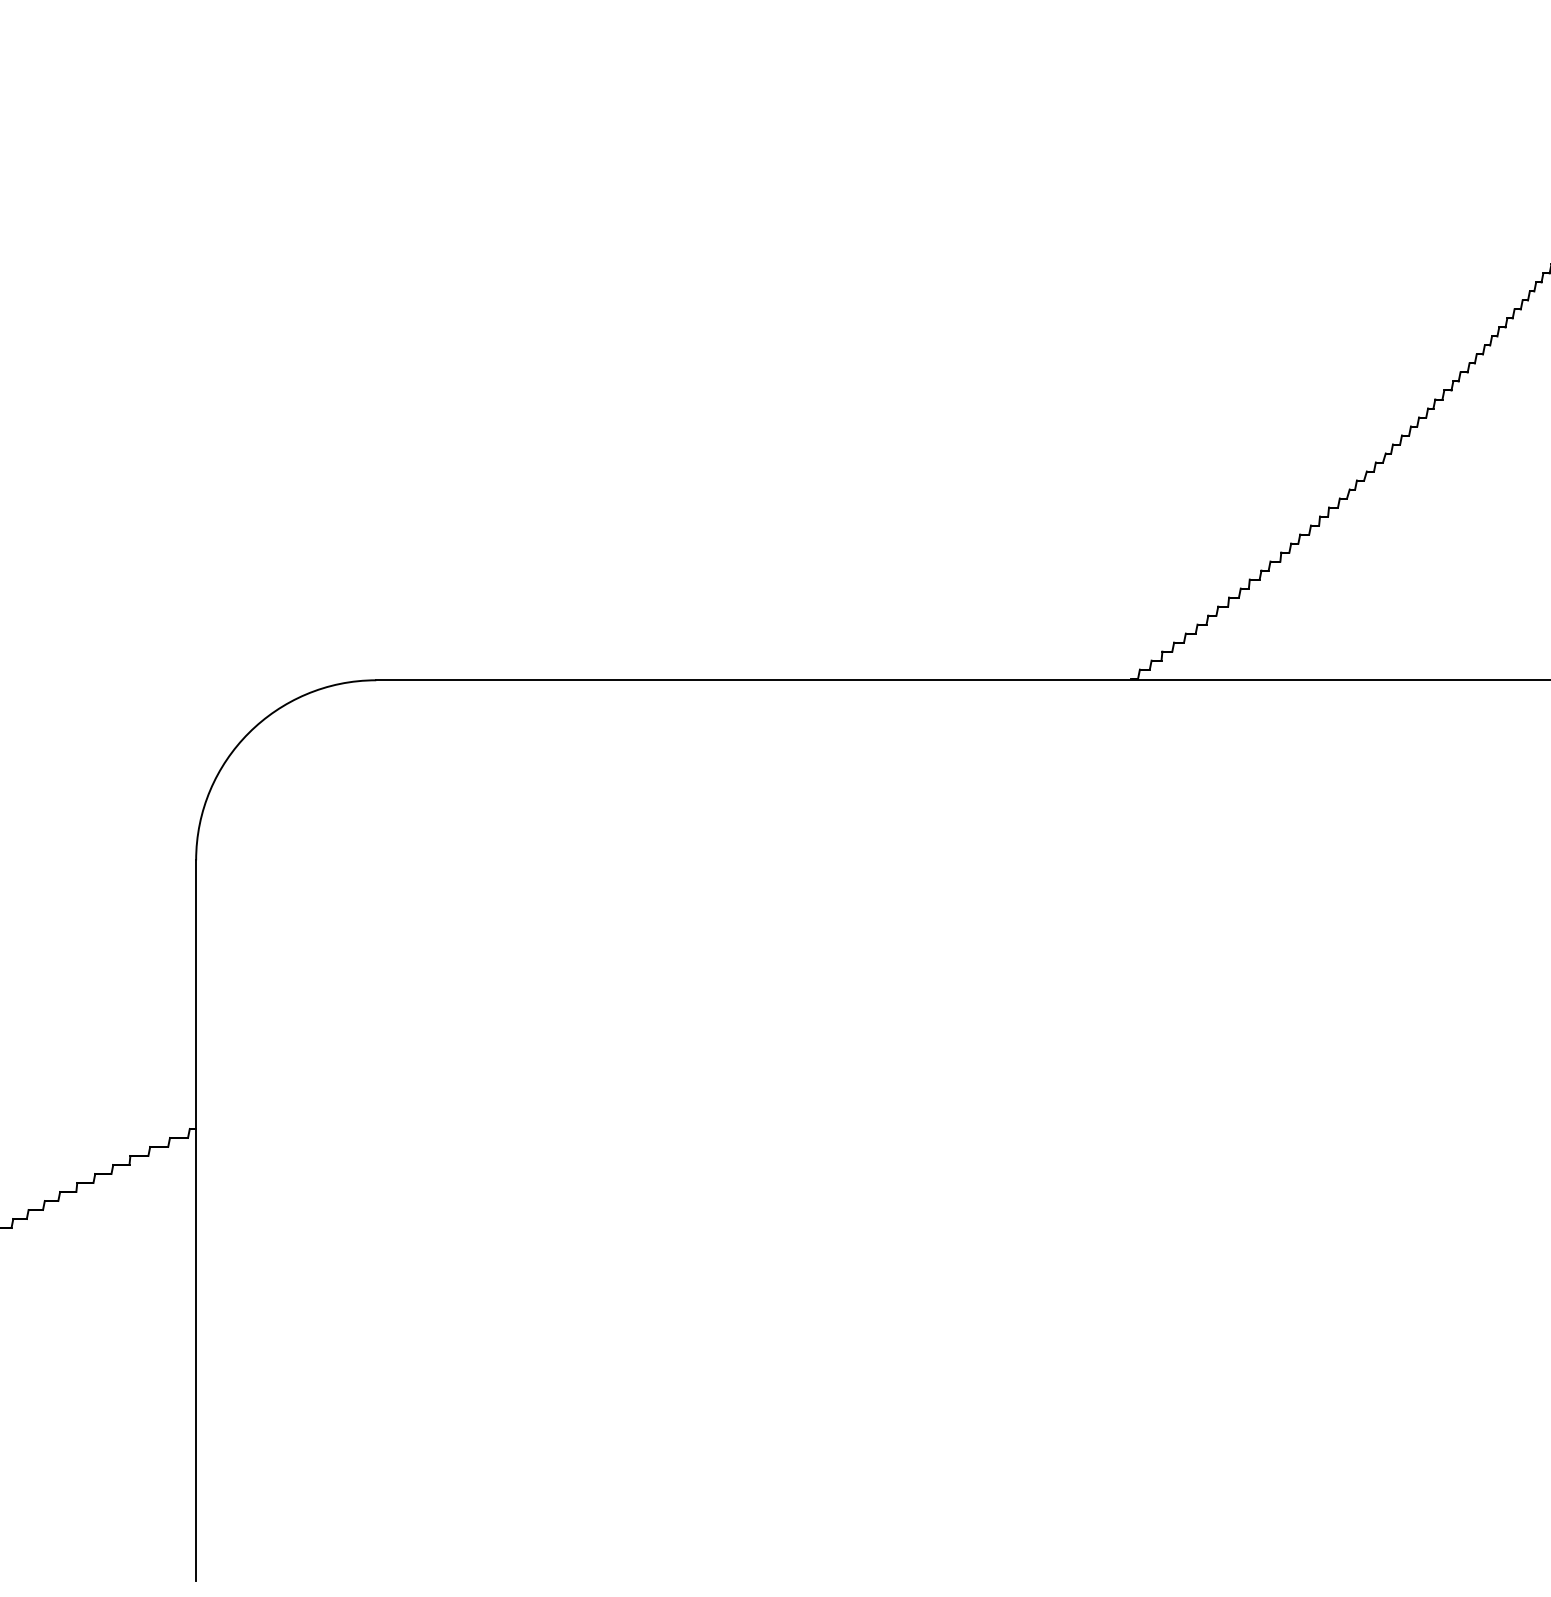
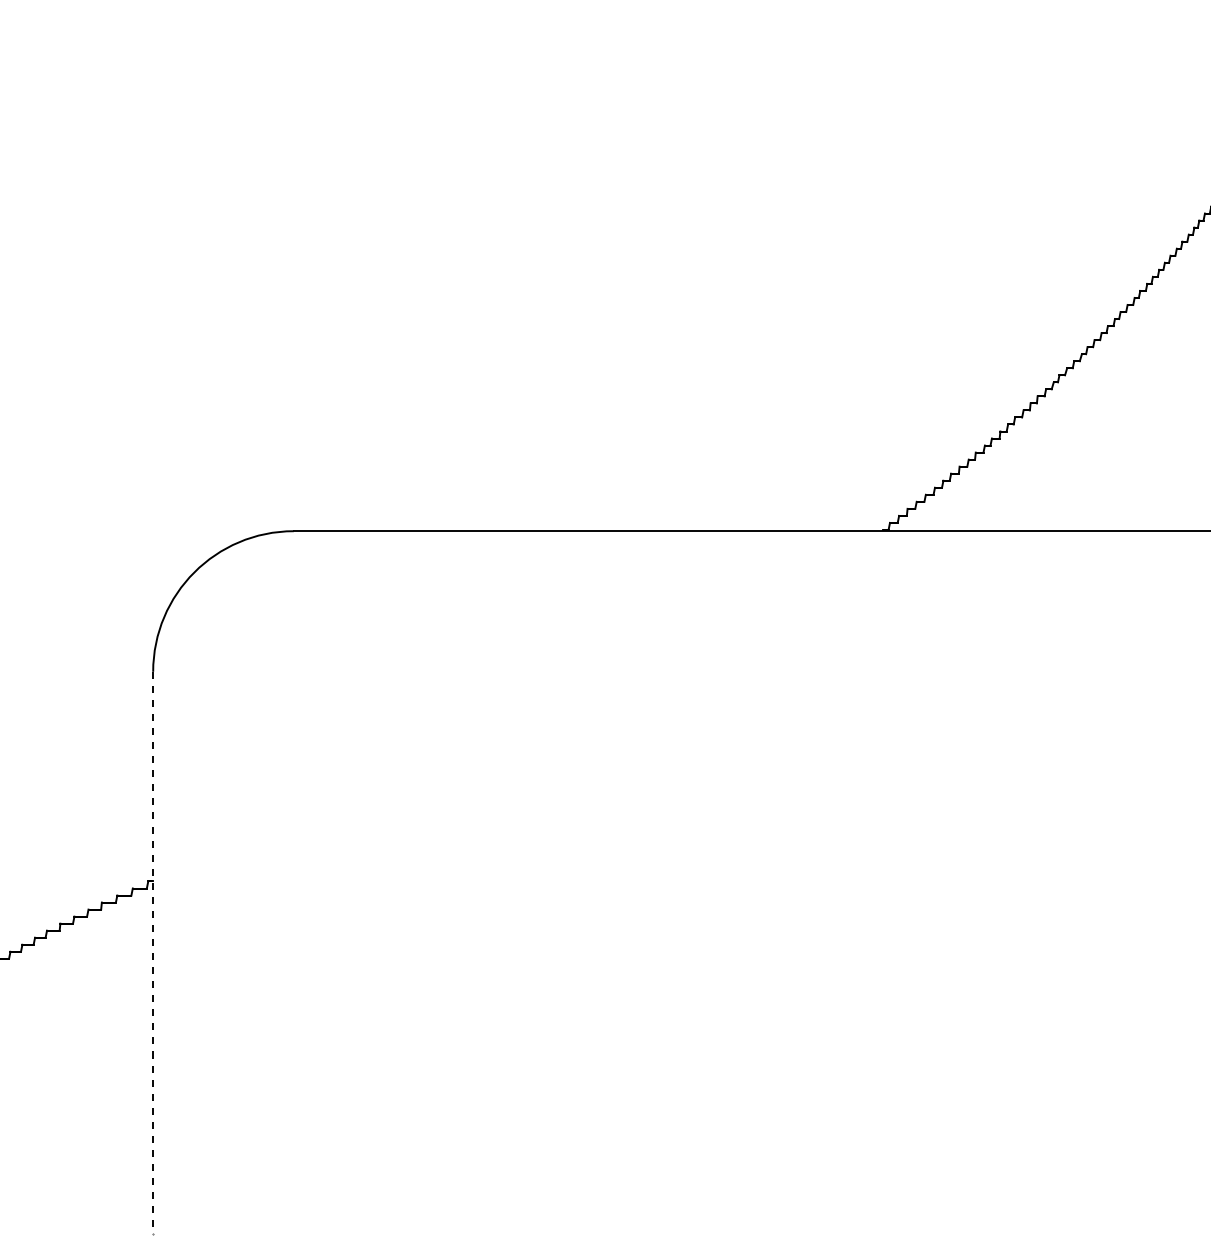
line: (196, 1221) -> (153, 953), solid -> dashed

